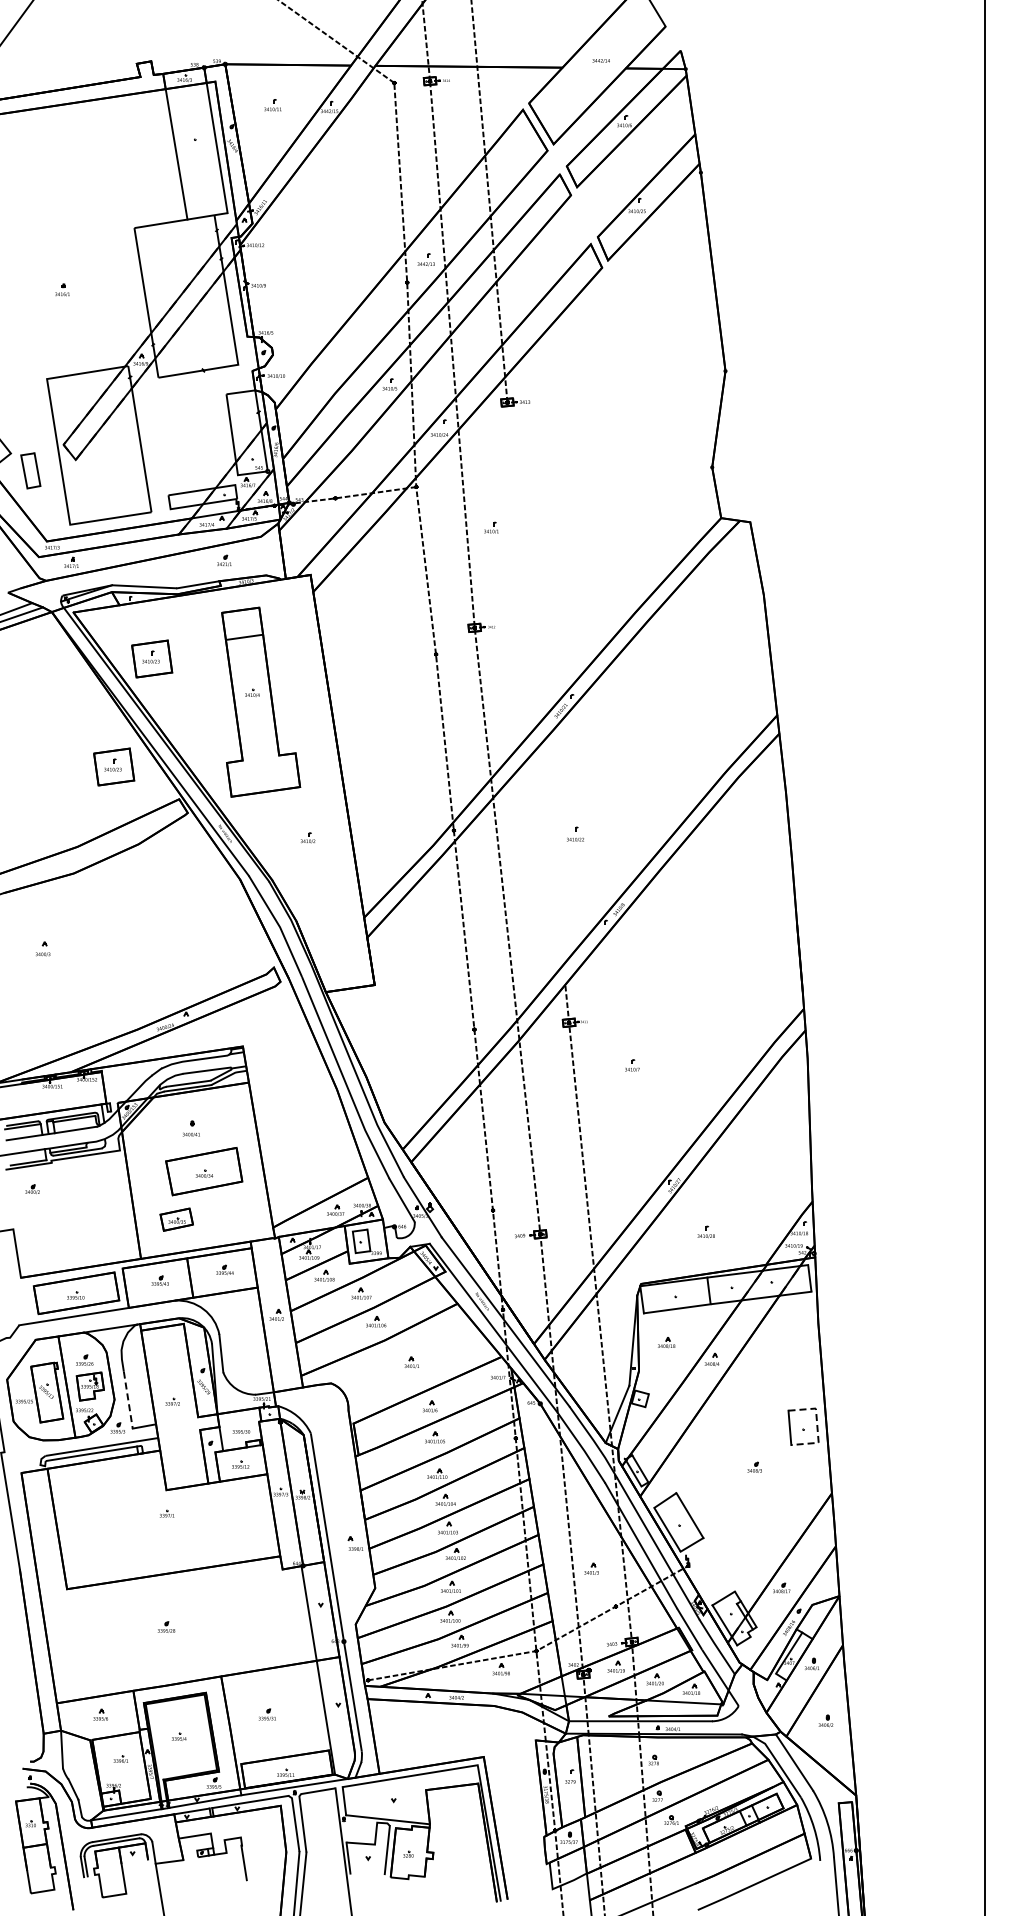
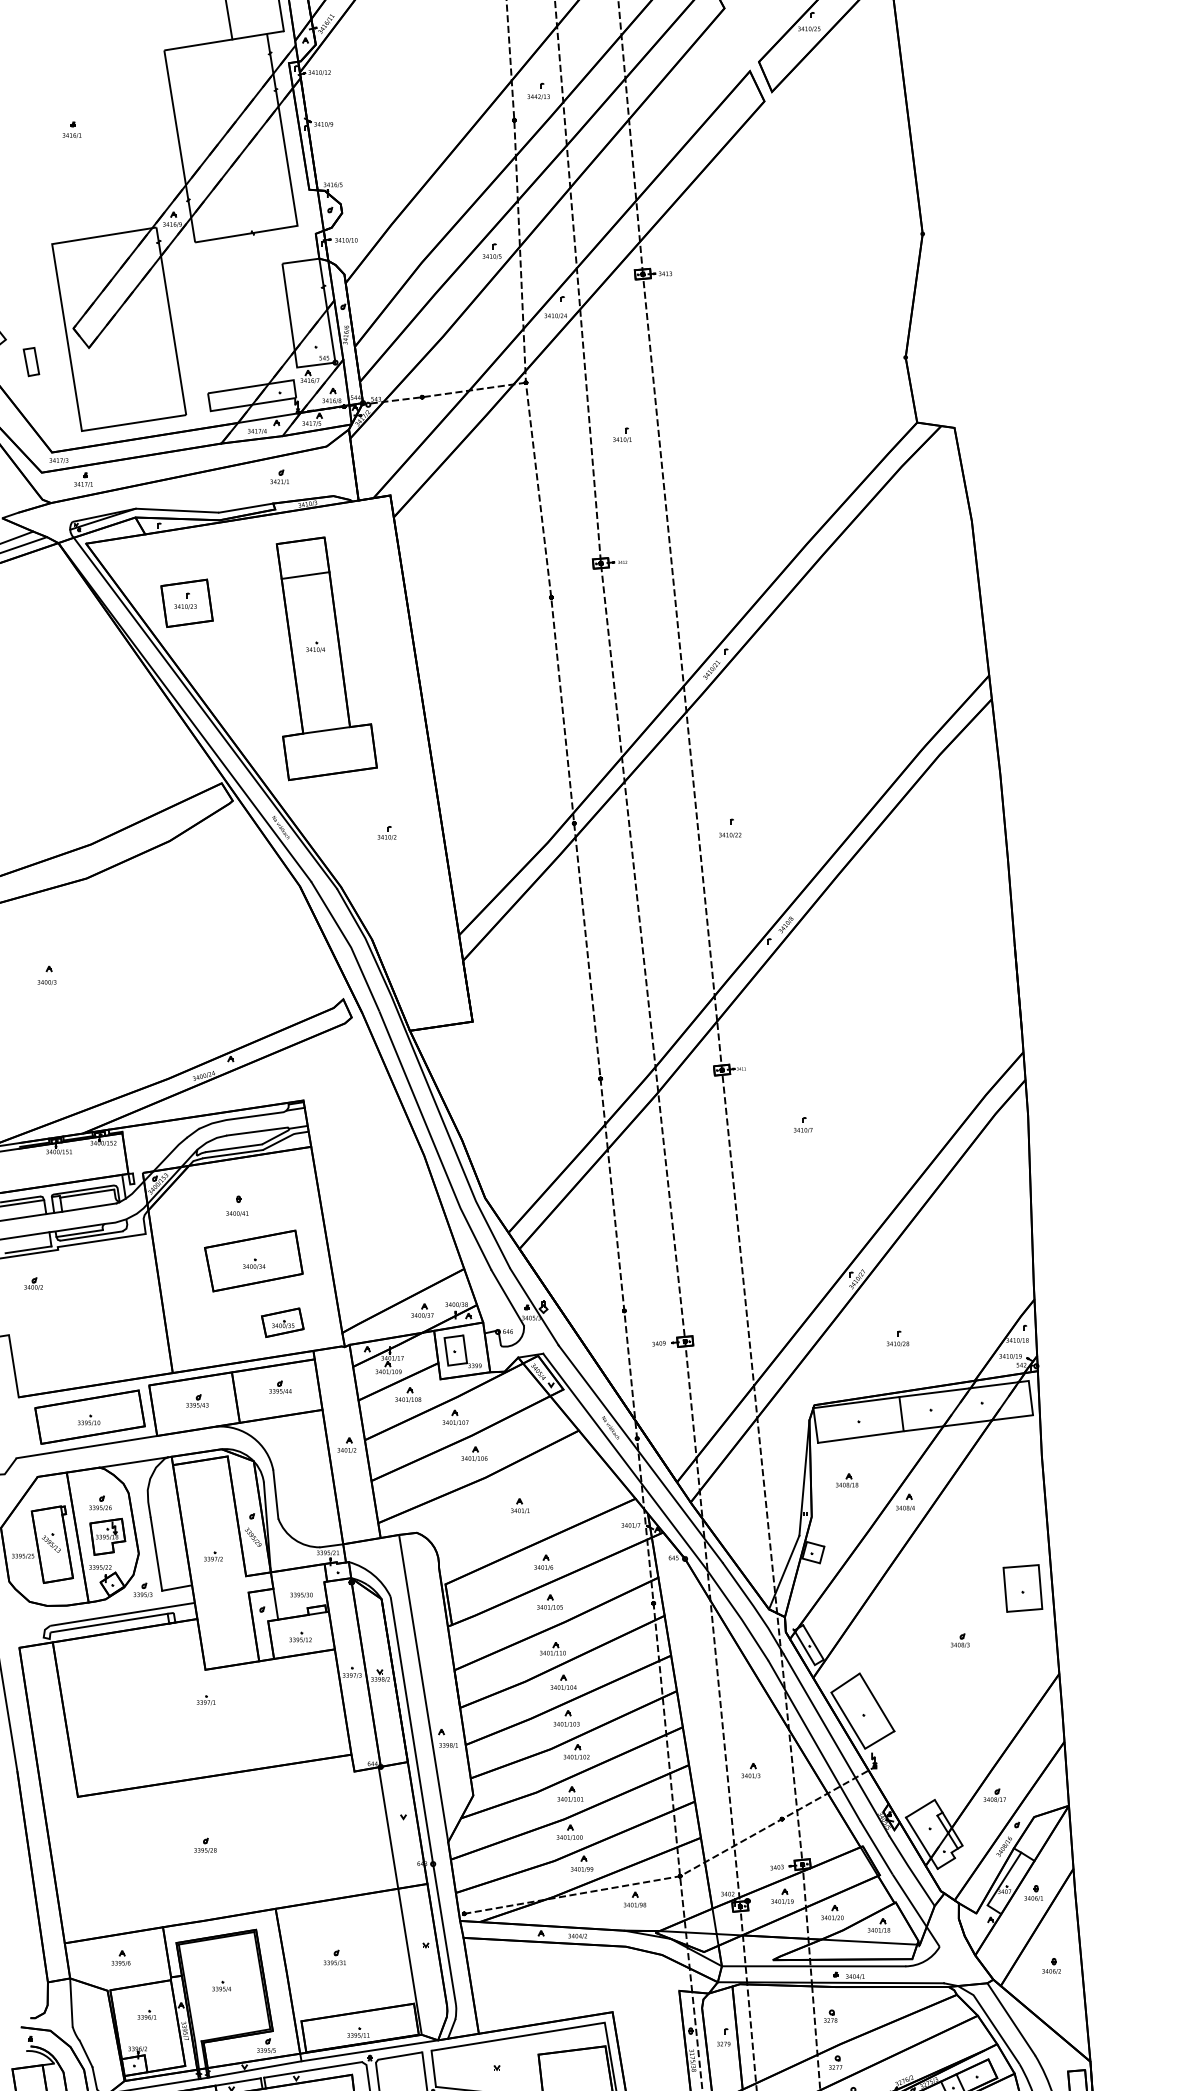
part: (30, 470) -> (30, 361), size x0.62
line: (536, 693) -> (680, 647), added
line: (260, 757) -> (326, 729), added
part: (114, 766) -> (138, 741), removed
part: (176, 1219) -> (282, 1322), moved
line: (128, 1400) -> (156, 1554), dashed -> solid
line: (817, 1426) -> (1040, 1588), dashed -> solid
line: (336, 1504) -> (423, 1688), added

